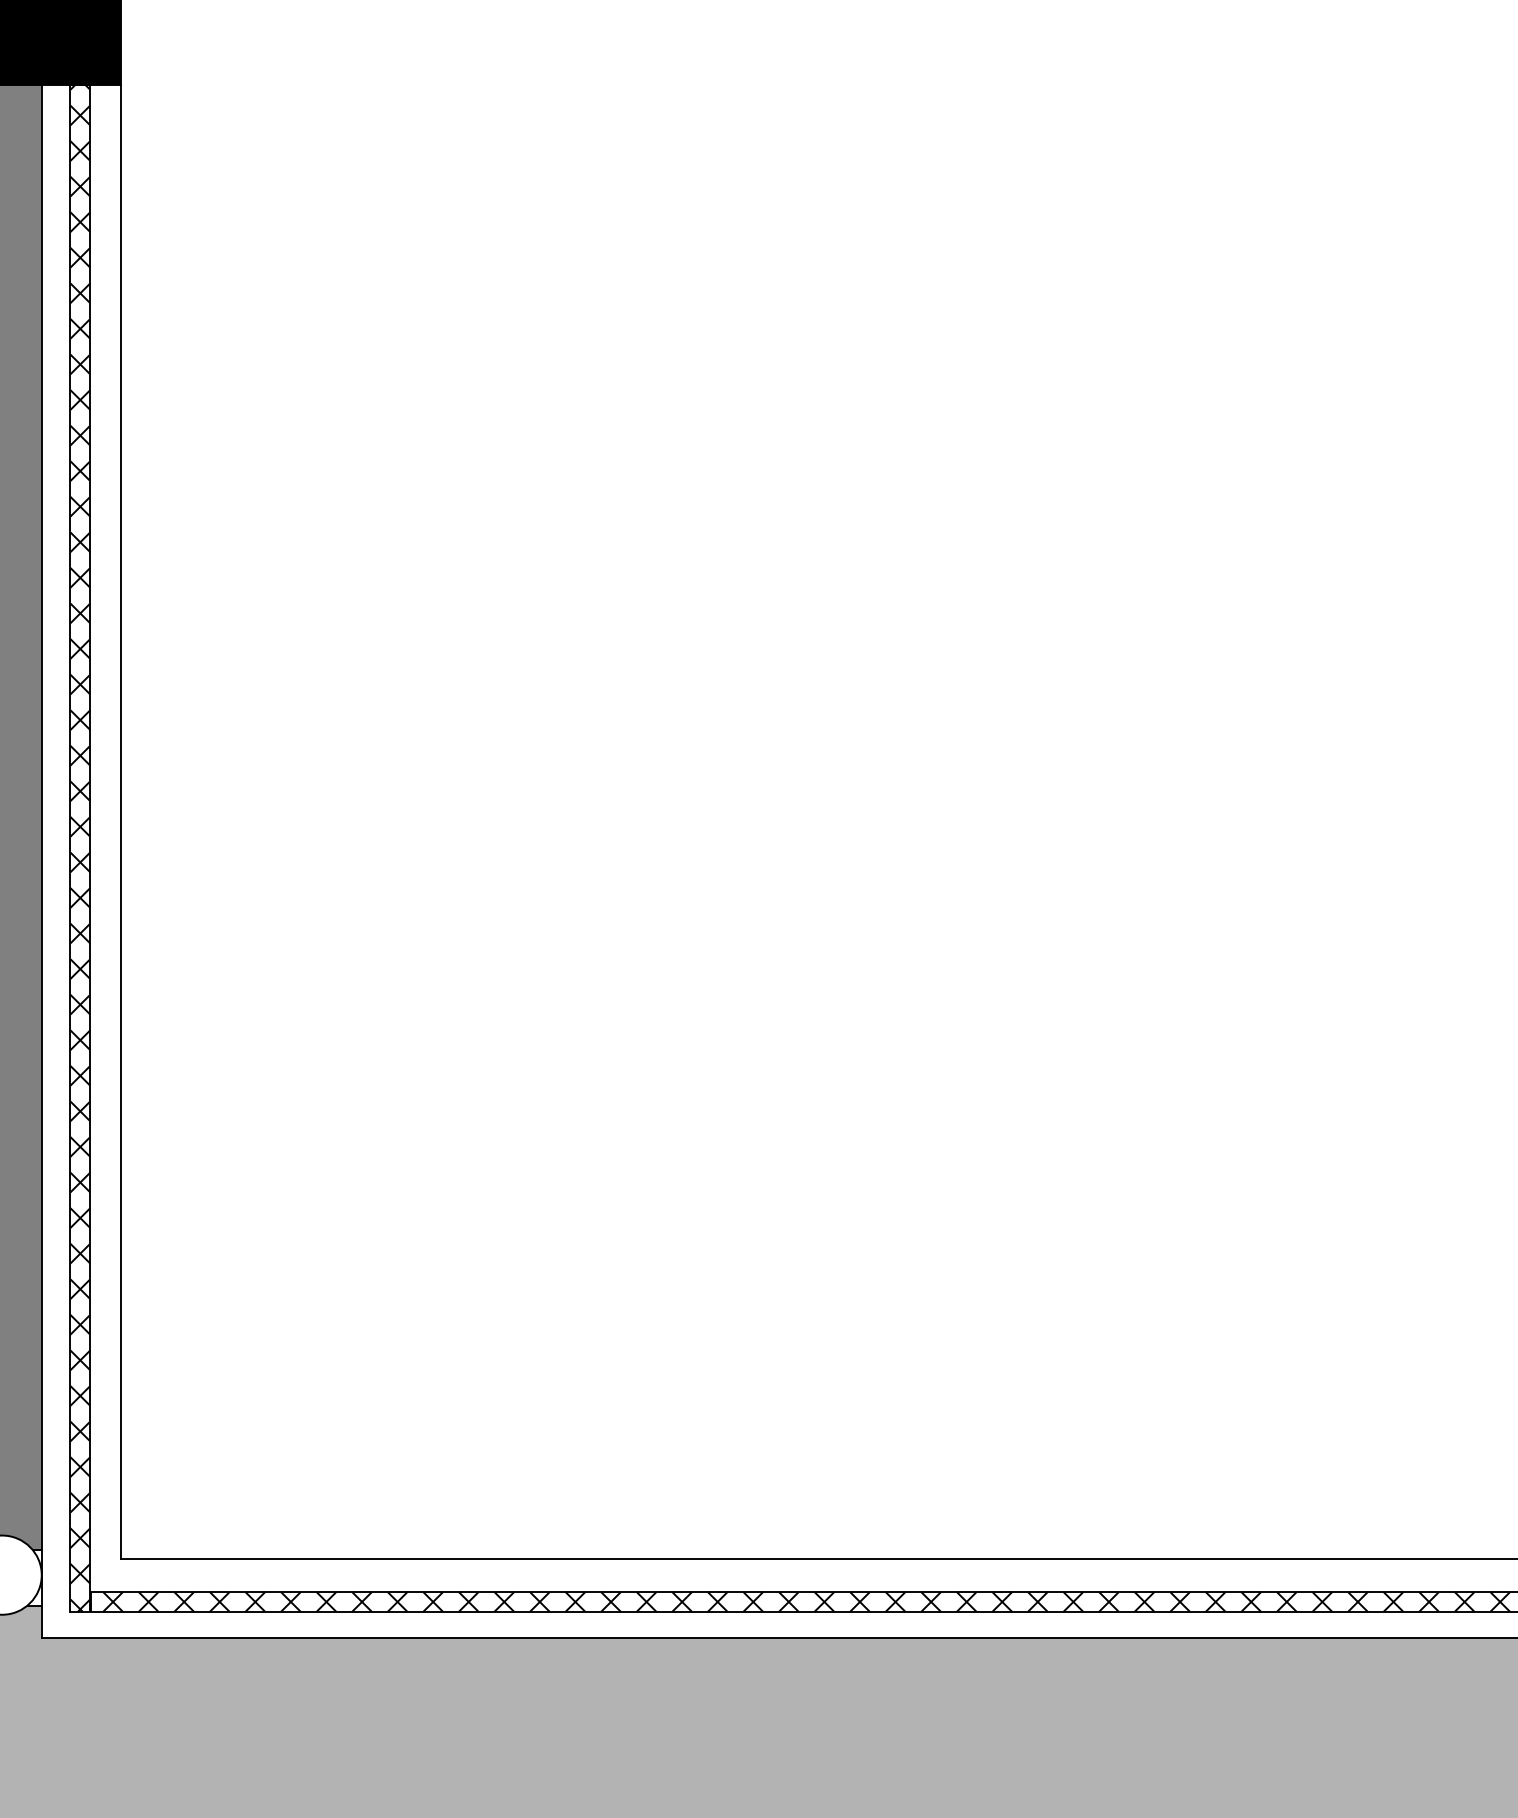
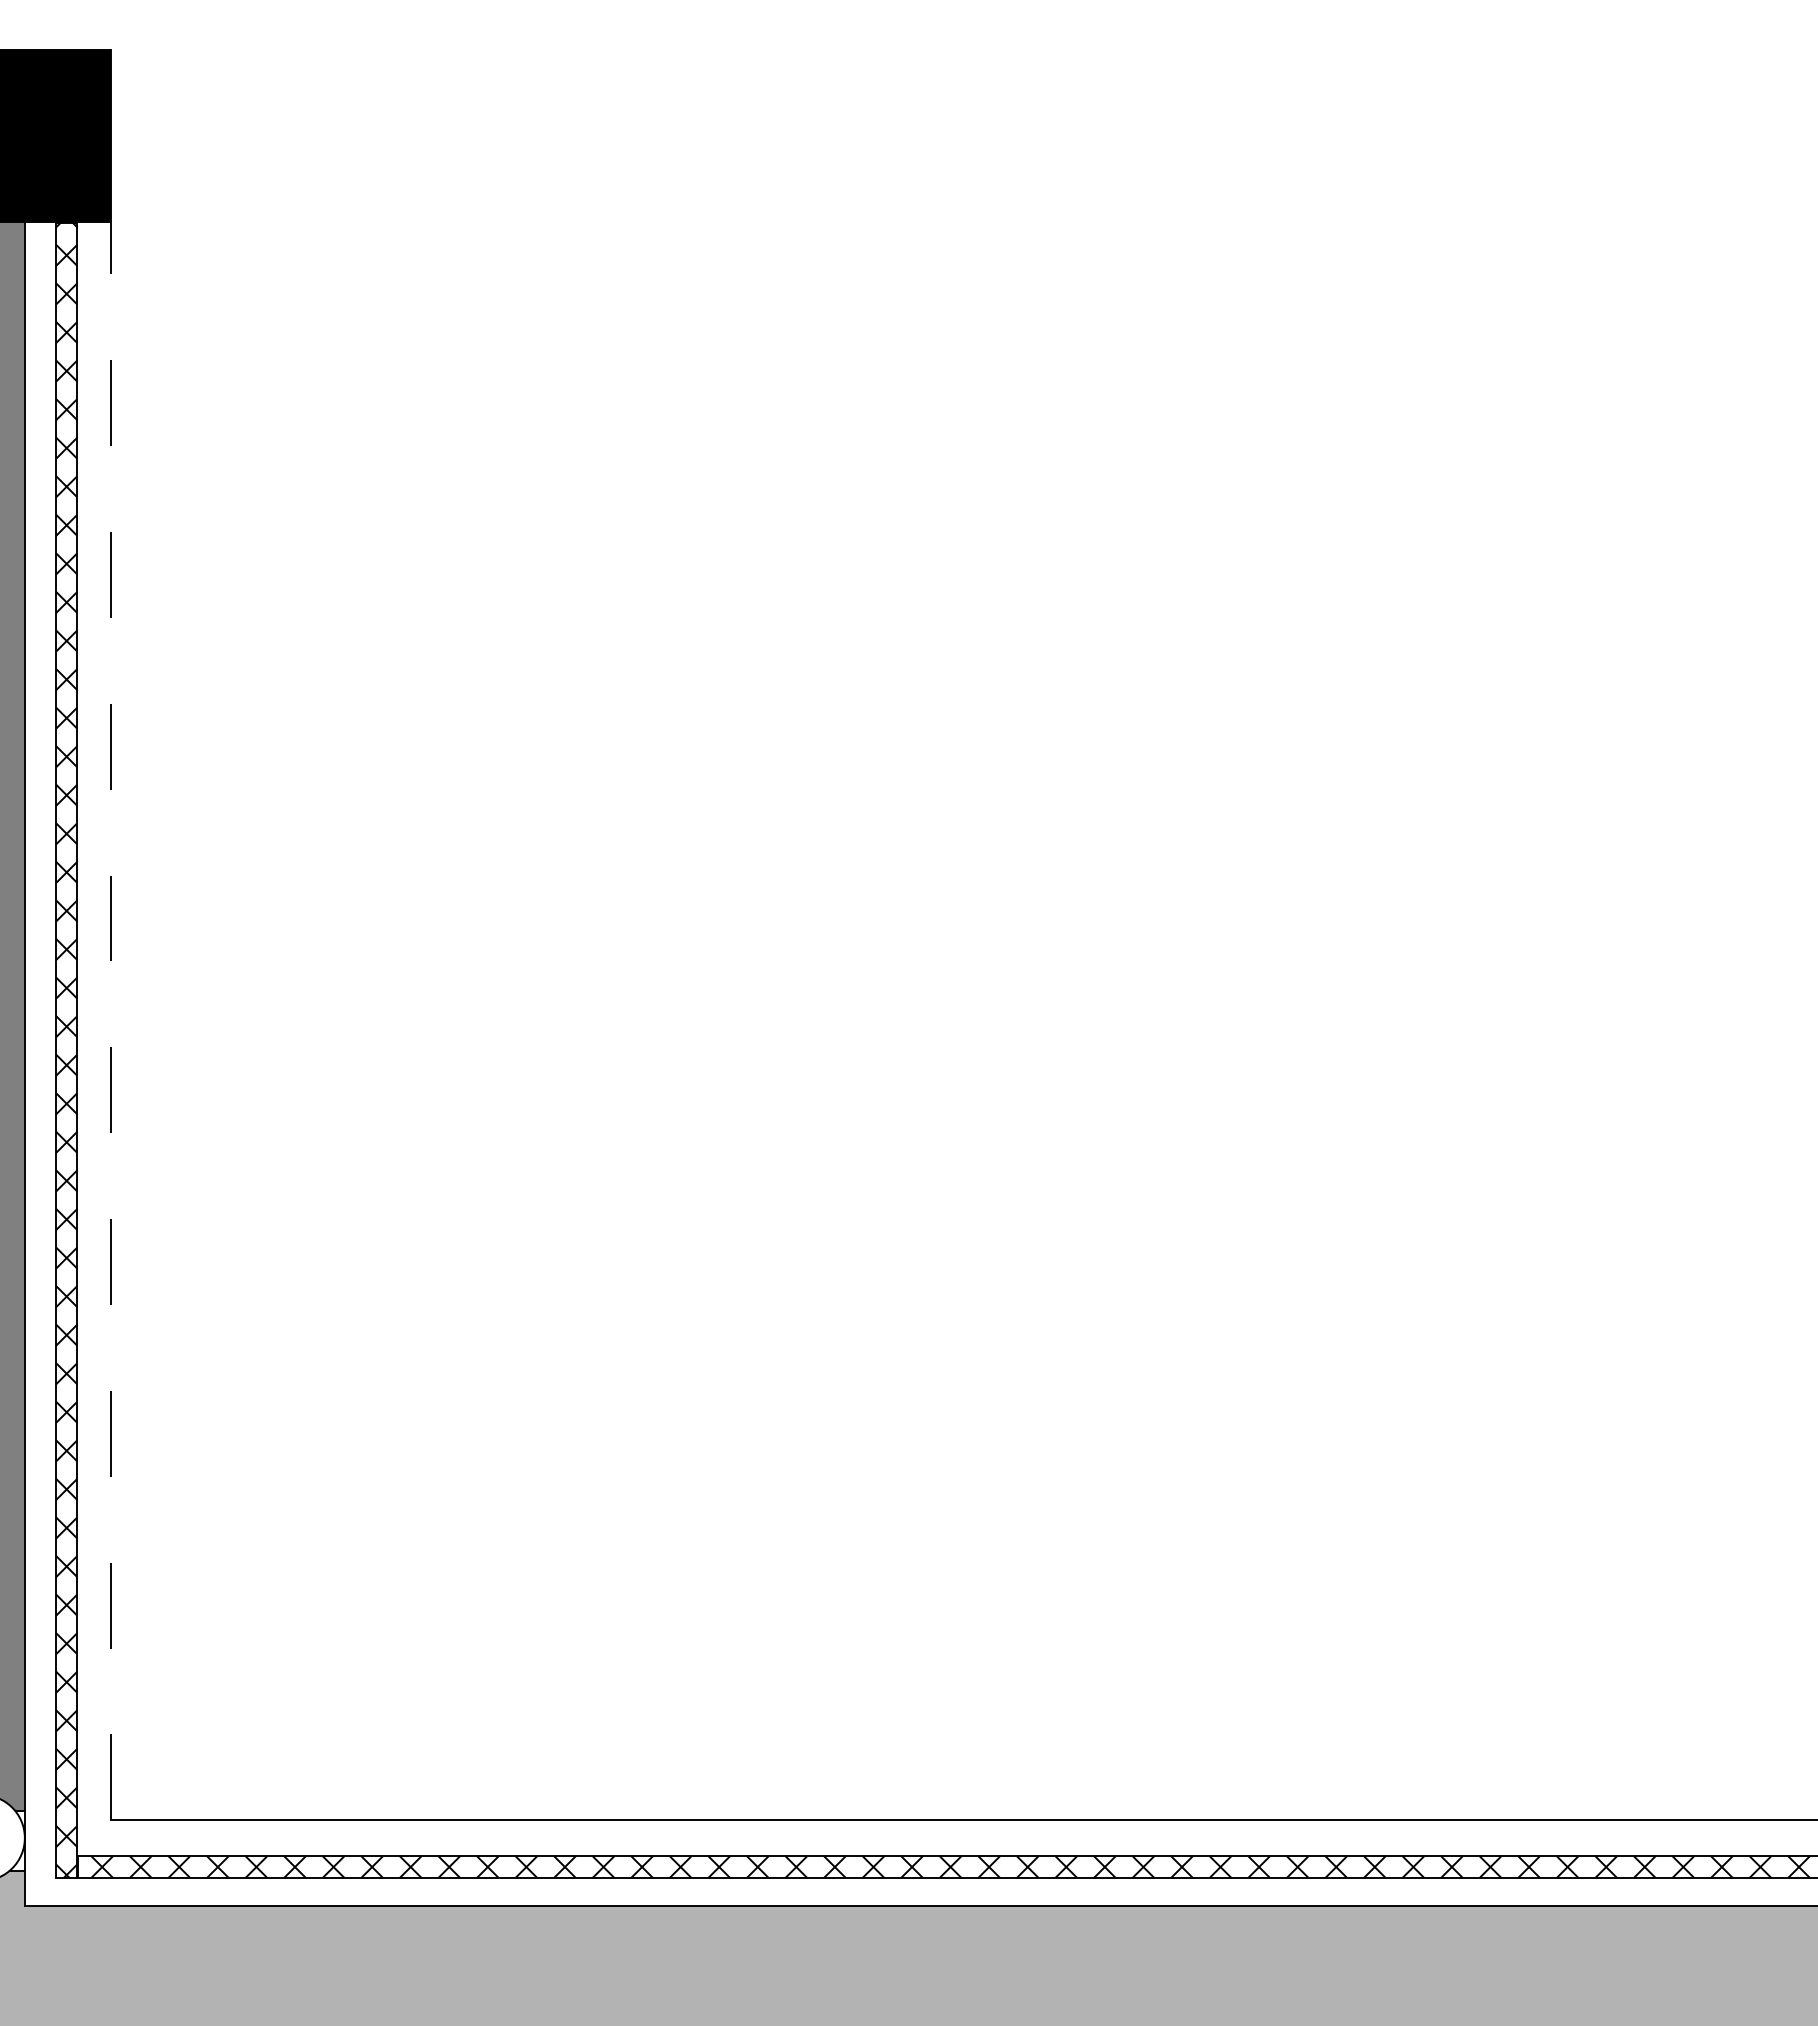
line: (120, 821) -> (110, 1020), solid -> dashed

